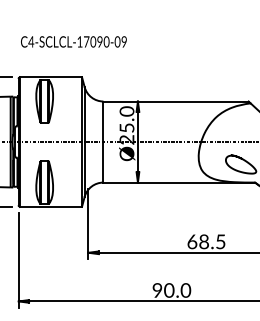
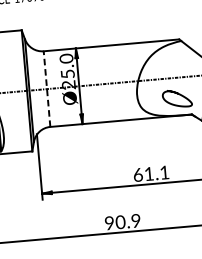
line: (103, 142) -> (47, 89), solid -> dashed
text: (212, 241) -> (156, 173), 68.5 -> 61.1
text: (185, 290) -> (135, 220), 90.0 -> 90.9

